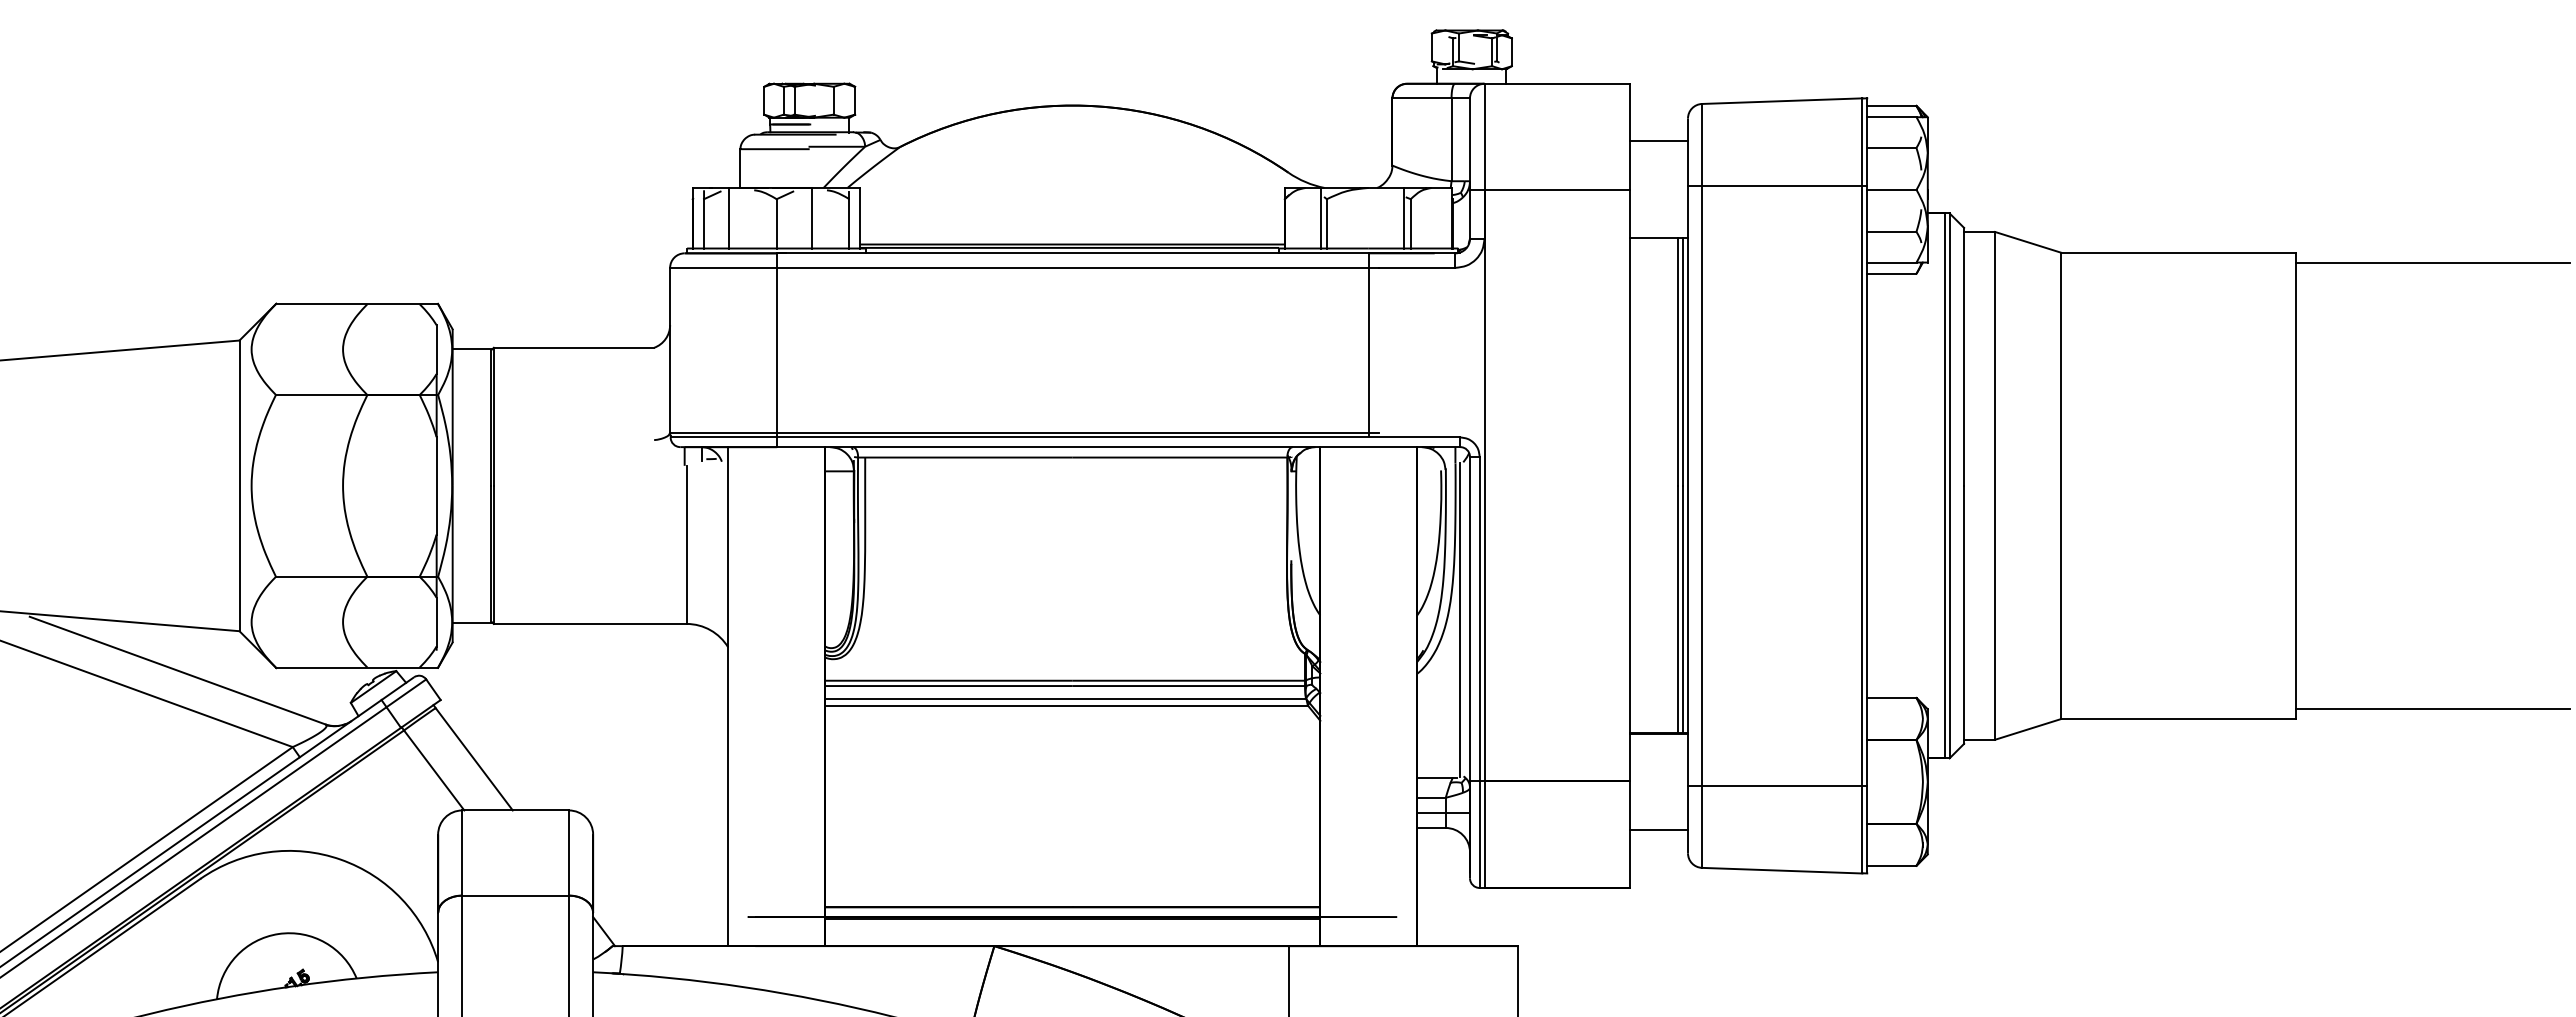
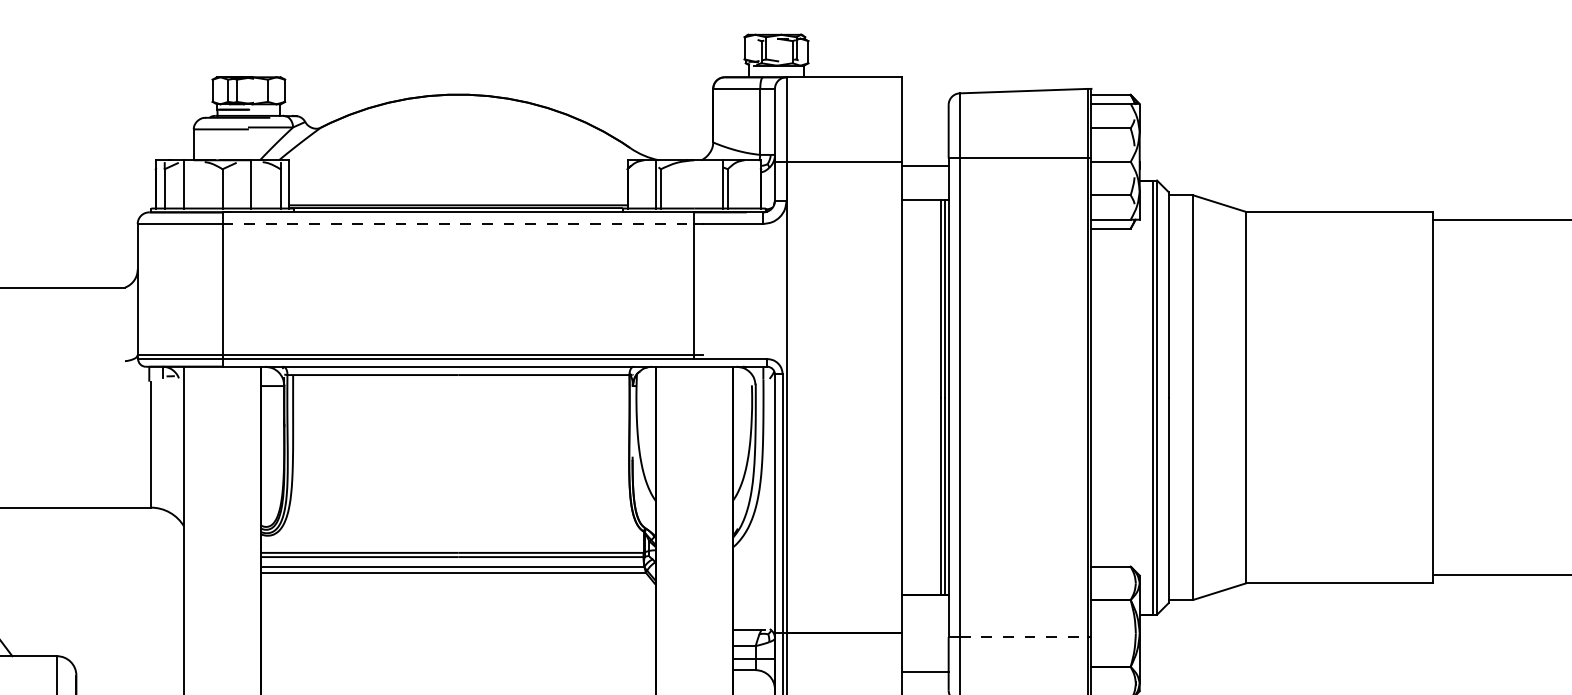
line: (1658, 141) -> (925, 166), moved
line: (1073, 267) -> (459, 223), solid -> dashed
line: (1460, 620) -> (767, 504), removed
line: (1782, 786) -> (1023, 637), solid -> dashed

